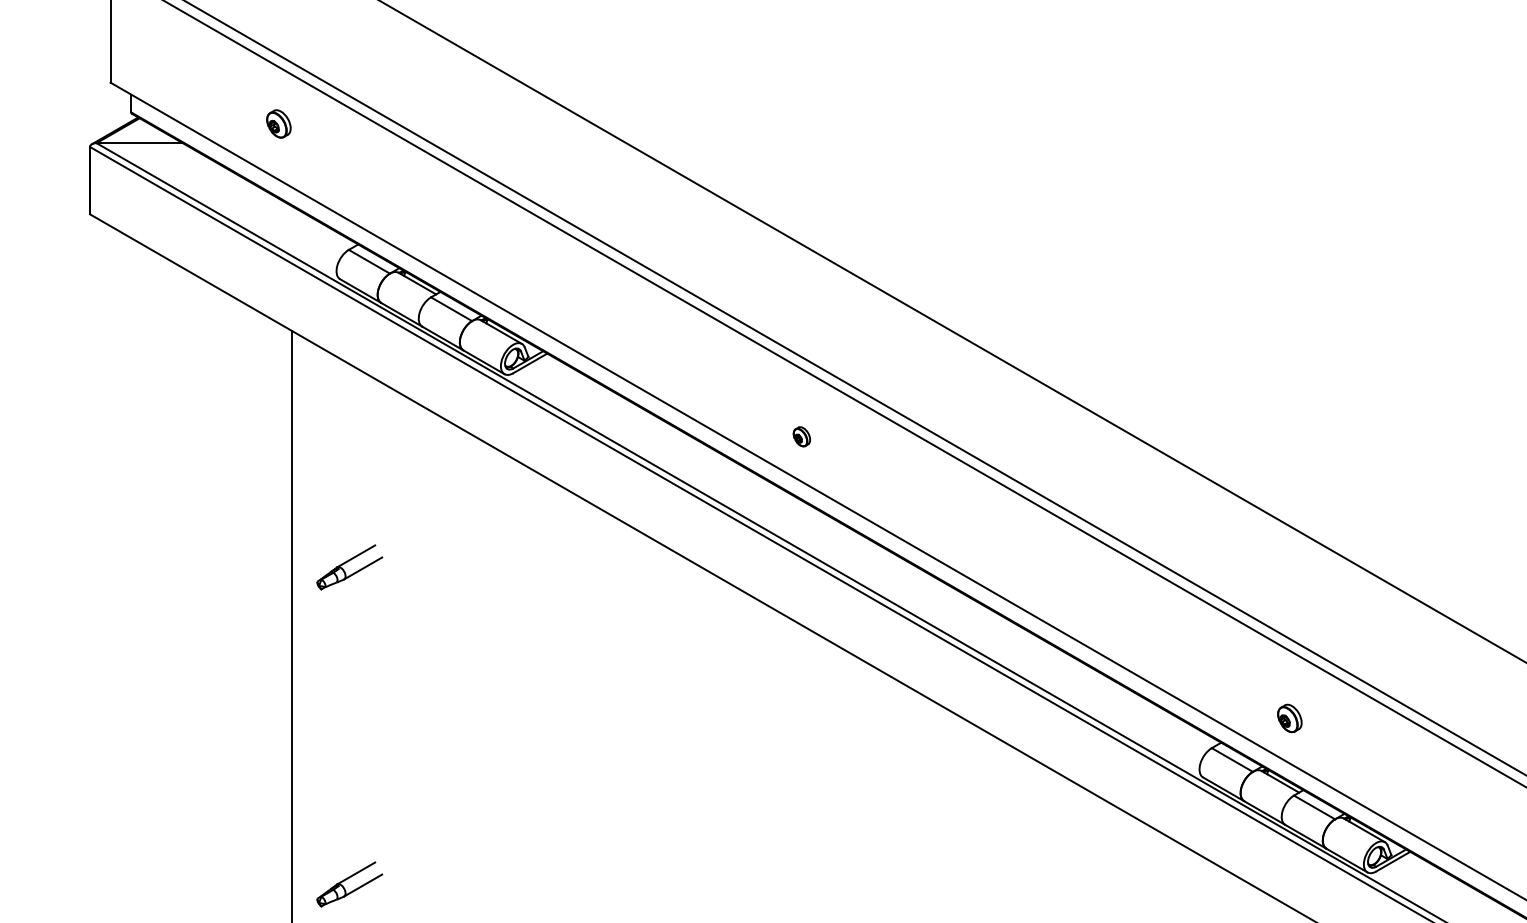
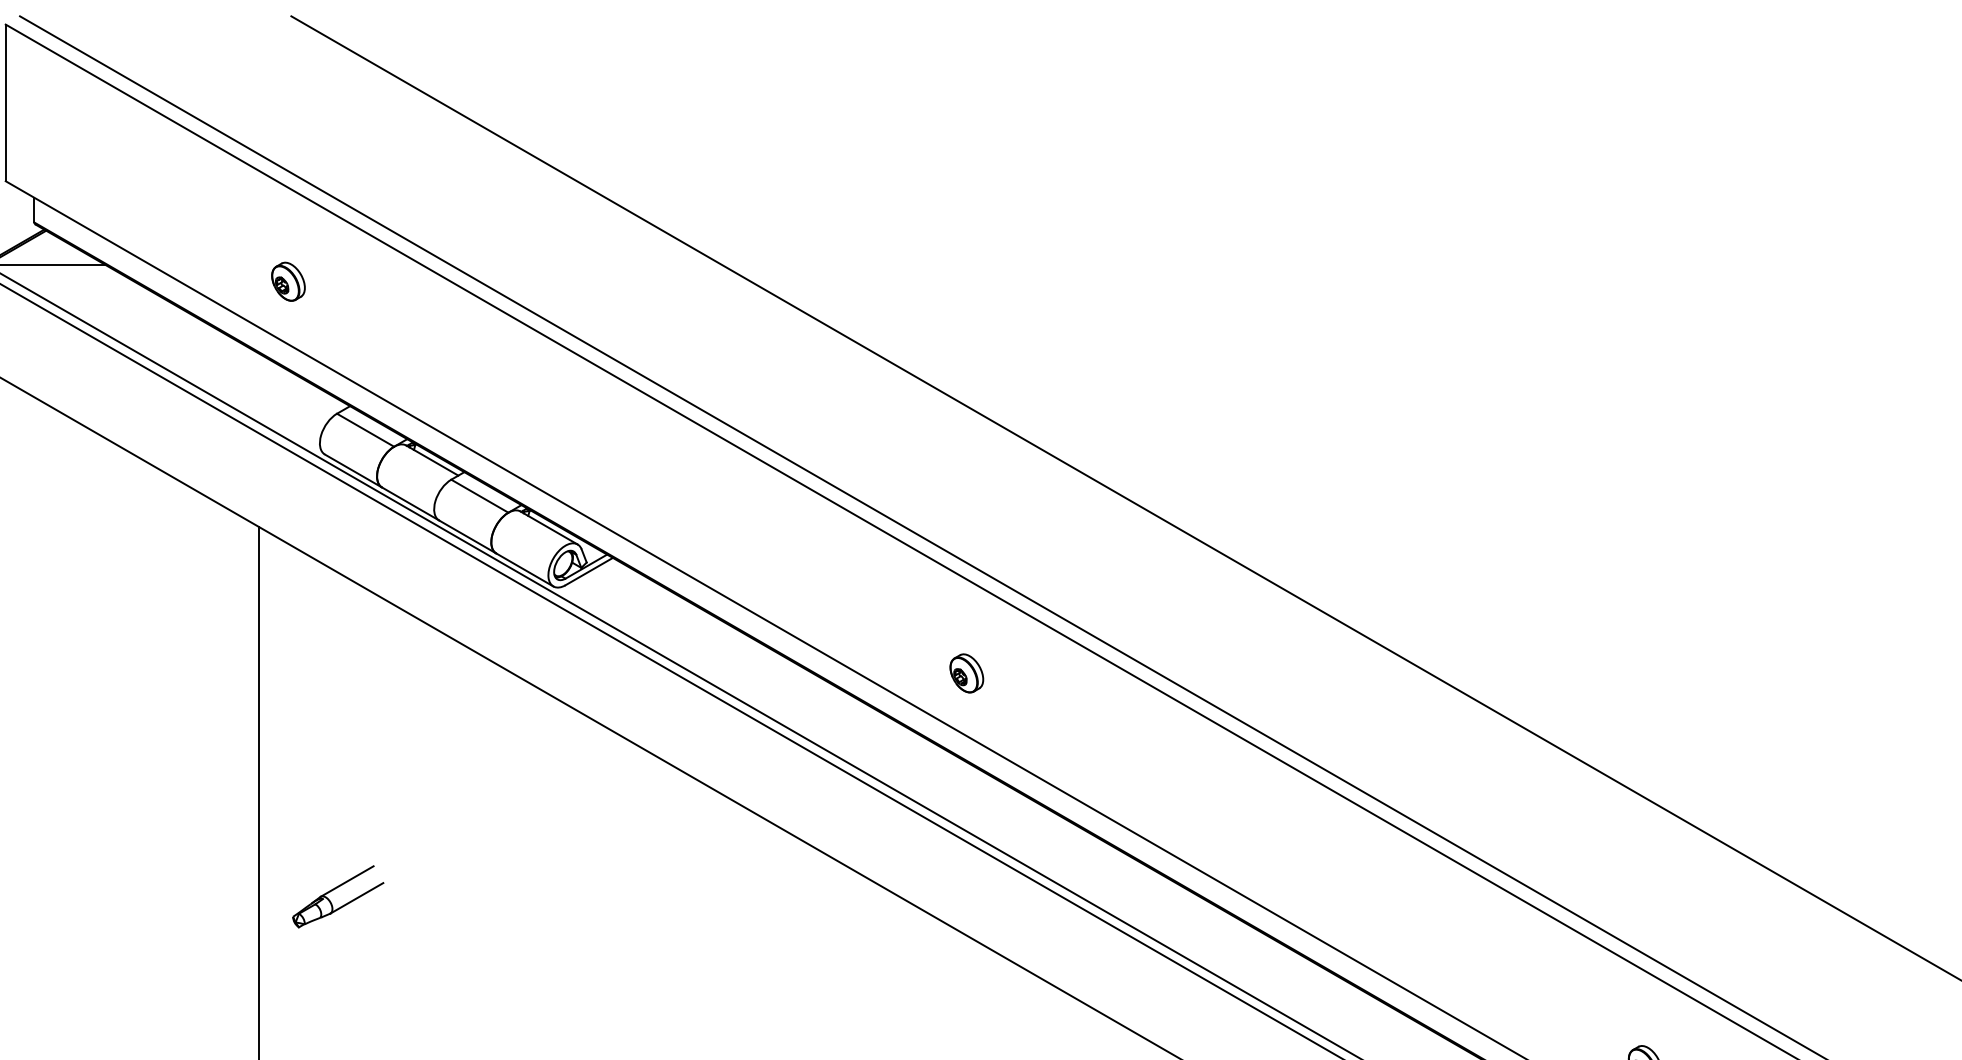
part: (278, 123) -> (287, 281), moved
part: (801, 436) -> (966, 673), size x1.43
part: (349, 567) -> (337, 896), moved

